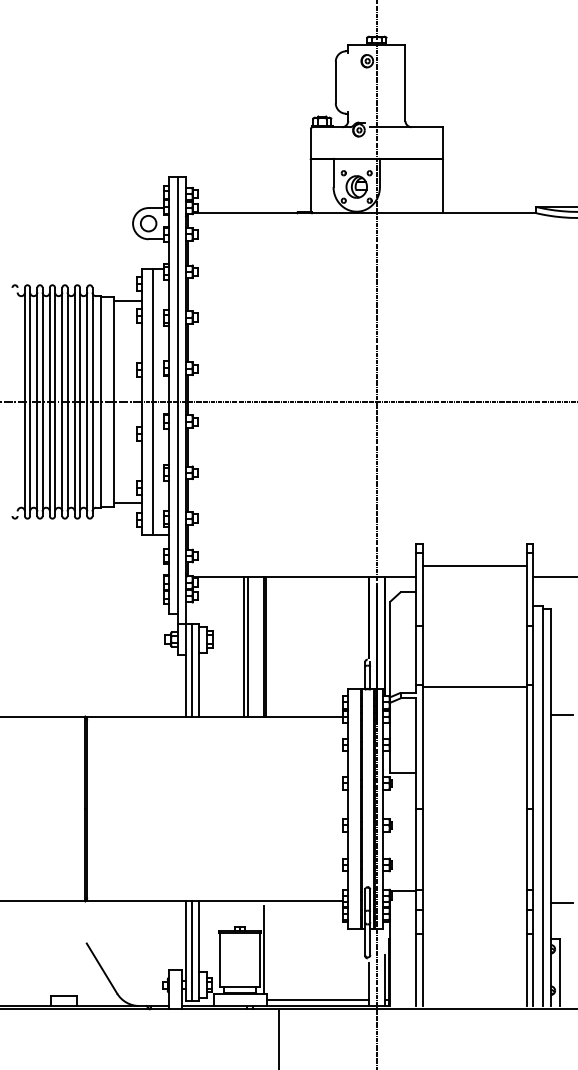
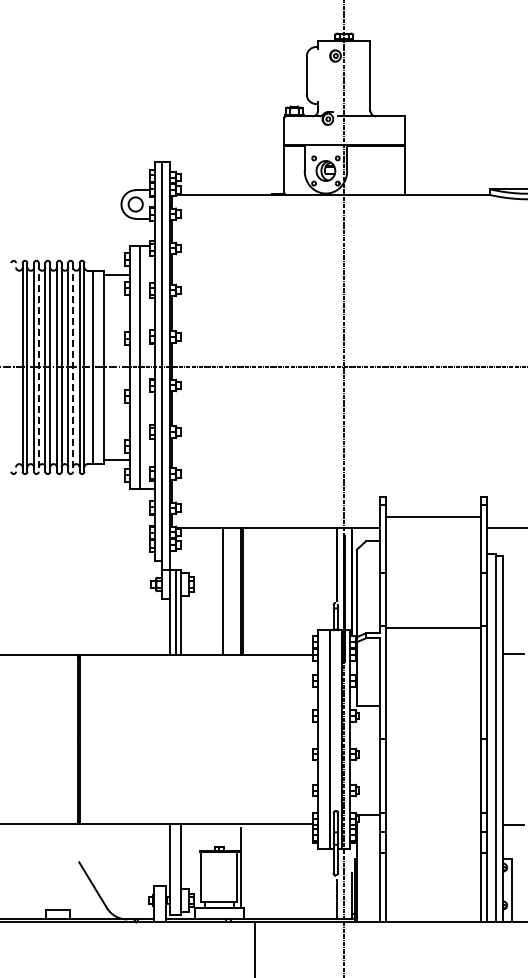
line: (42, 402) -> (38, 367), solid -> dashed
line: (80, 402) -> (73, 367), solid -> dashed
line: (247, 646) -> (226, 590), removed
line: (192, 950) -> (175, 868), removed
line: (317, 999) -> (290, 913), removed

